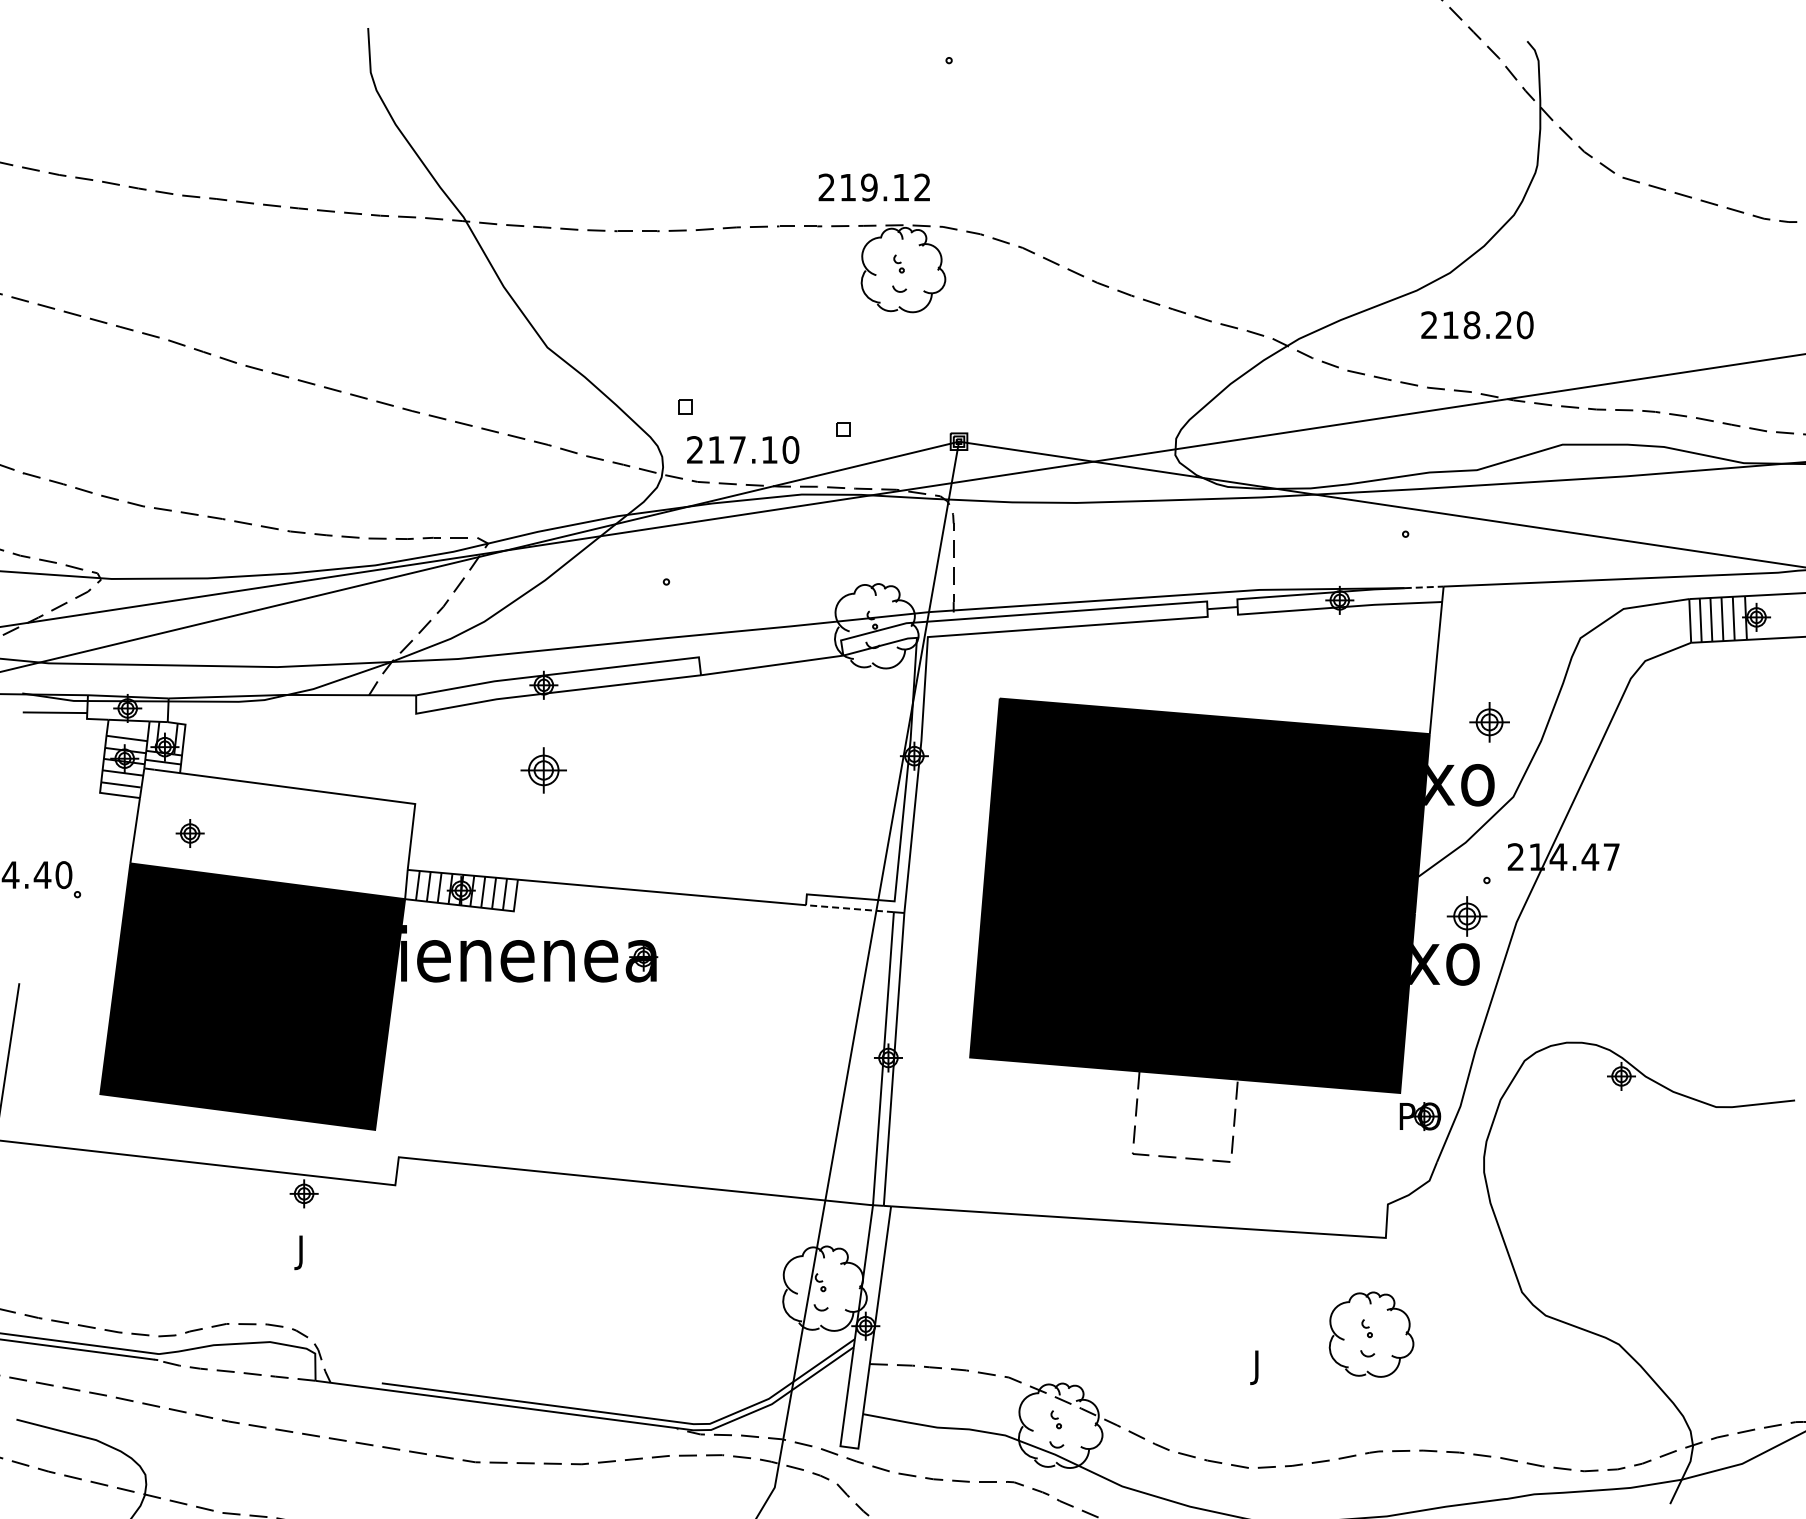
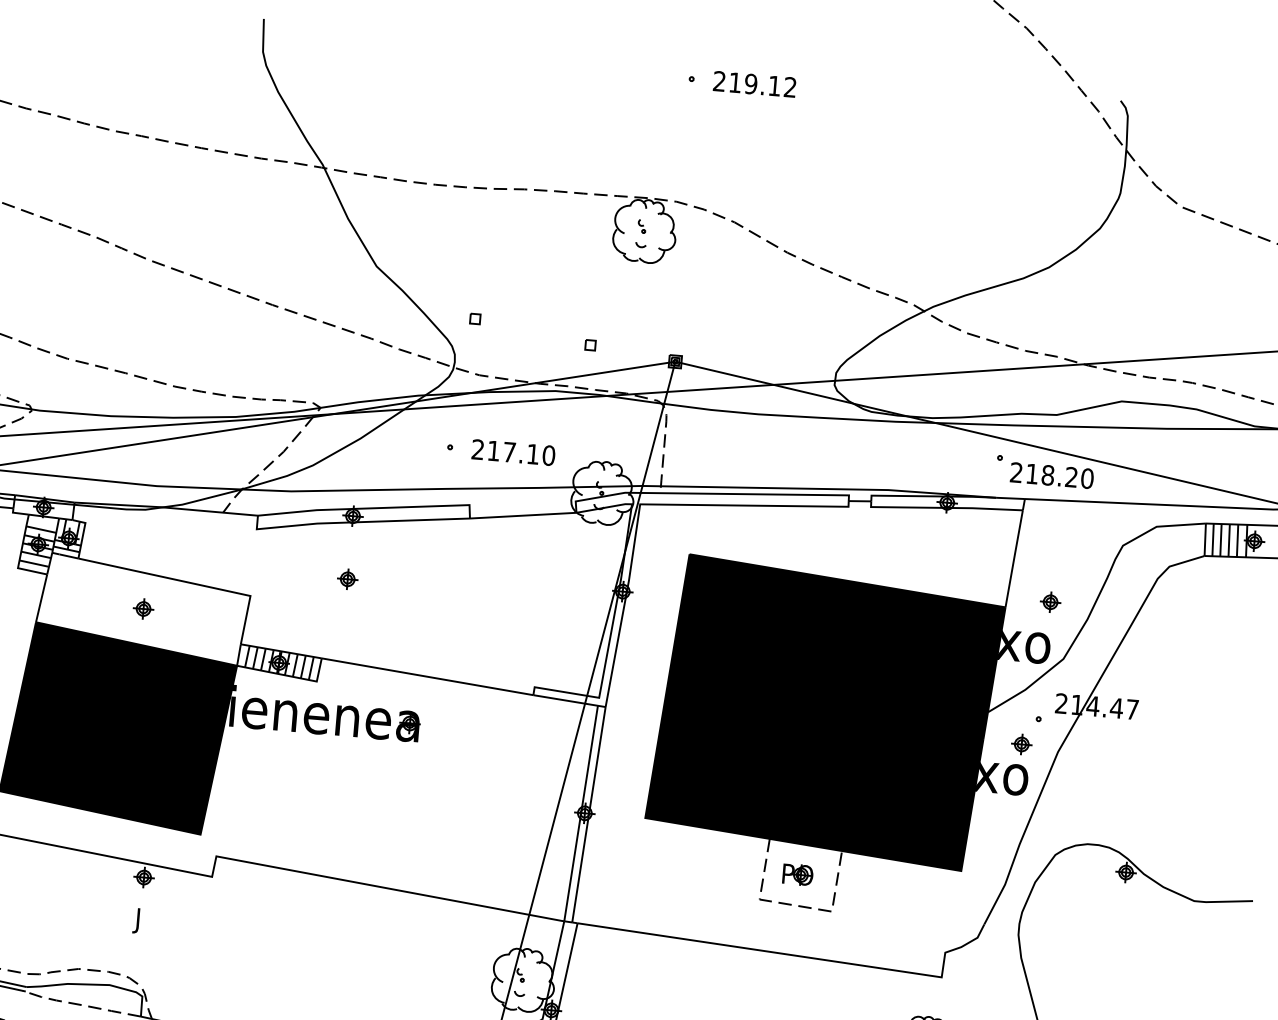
text: (873, 187) -> (754, 84), moved
text: (1477, 325) -> (1052, 475), moved
text: (743, 449) -> (513, 452), moved
line: (1424, 587) -> (1010, 498), dashed -> solid
part: (1489, 721) -> (1050, 601), size x0.71
part: (543, 770) -> (347, 579), size x0.62
part: (189, 833) -> (143, 608), moved
line: (849, 908) -> (565, 700), dashed -> solid
part: (1466, 915) -> (1021, 743), size x0.71
part: (1420, 1116) -> (798, 874), moved

